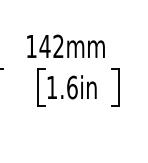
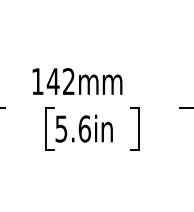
text: (52, 87) -> (61, 128), 1.6in -> 5.6in

